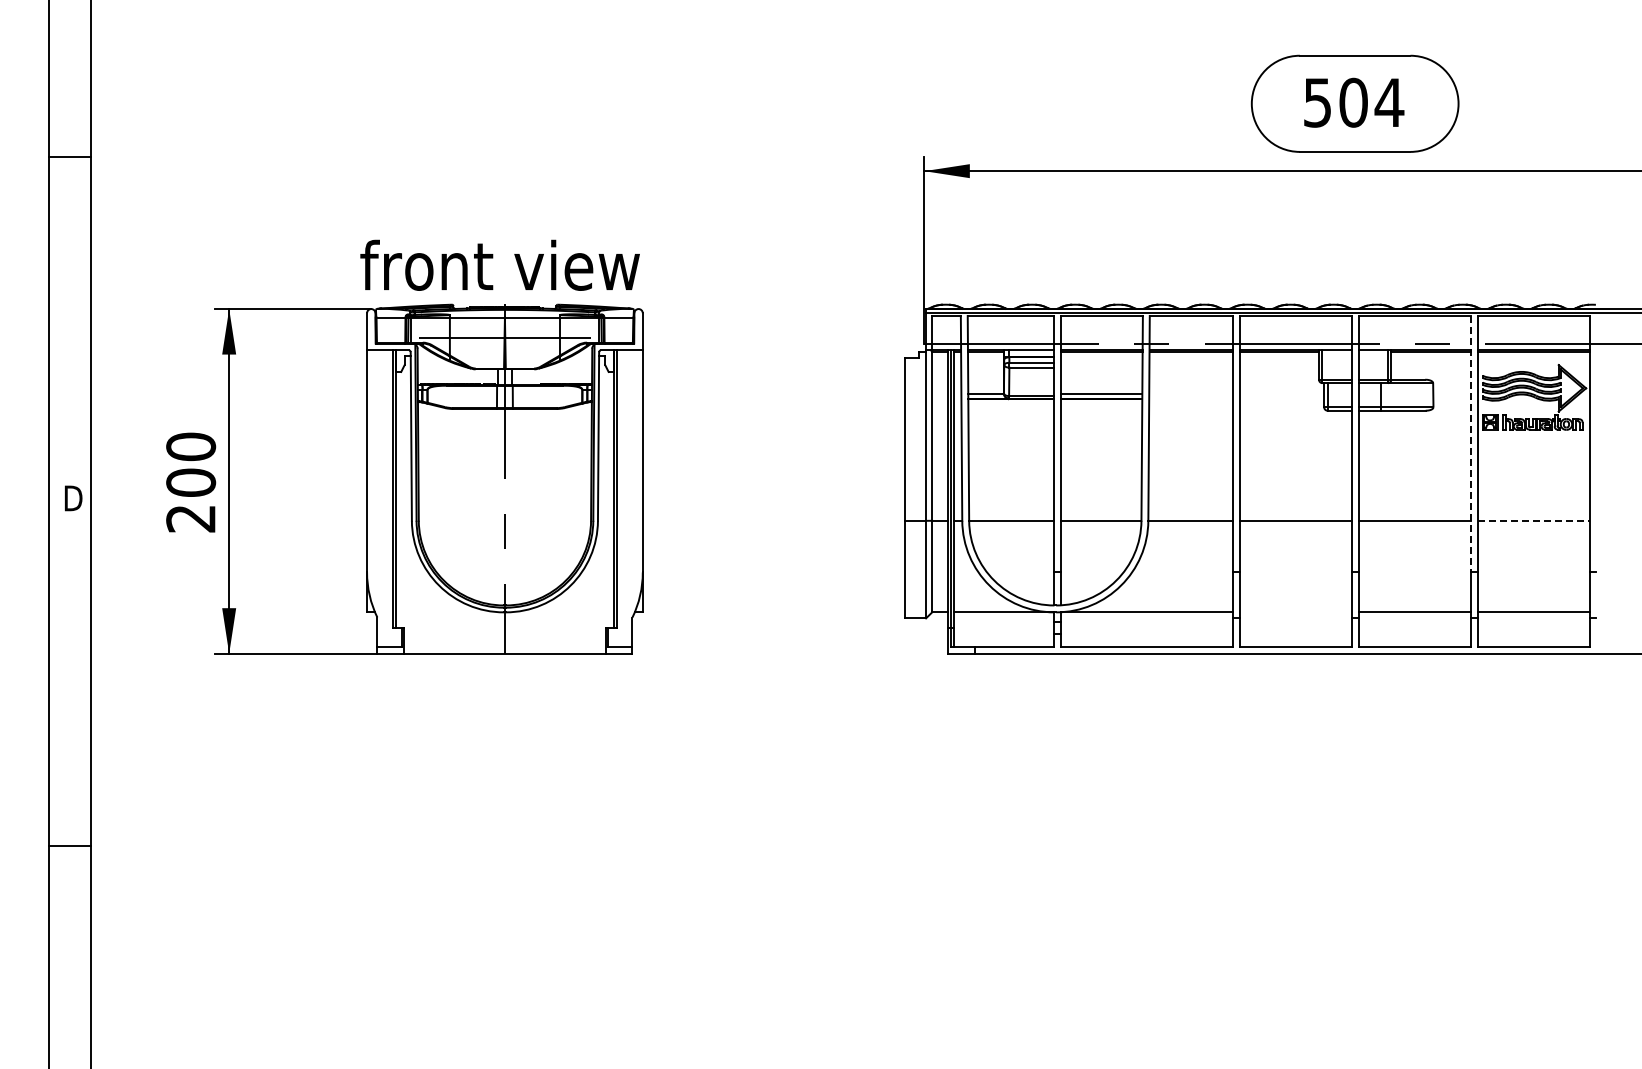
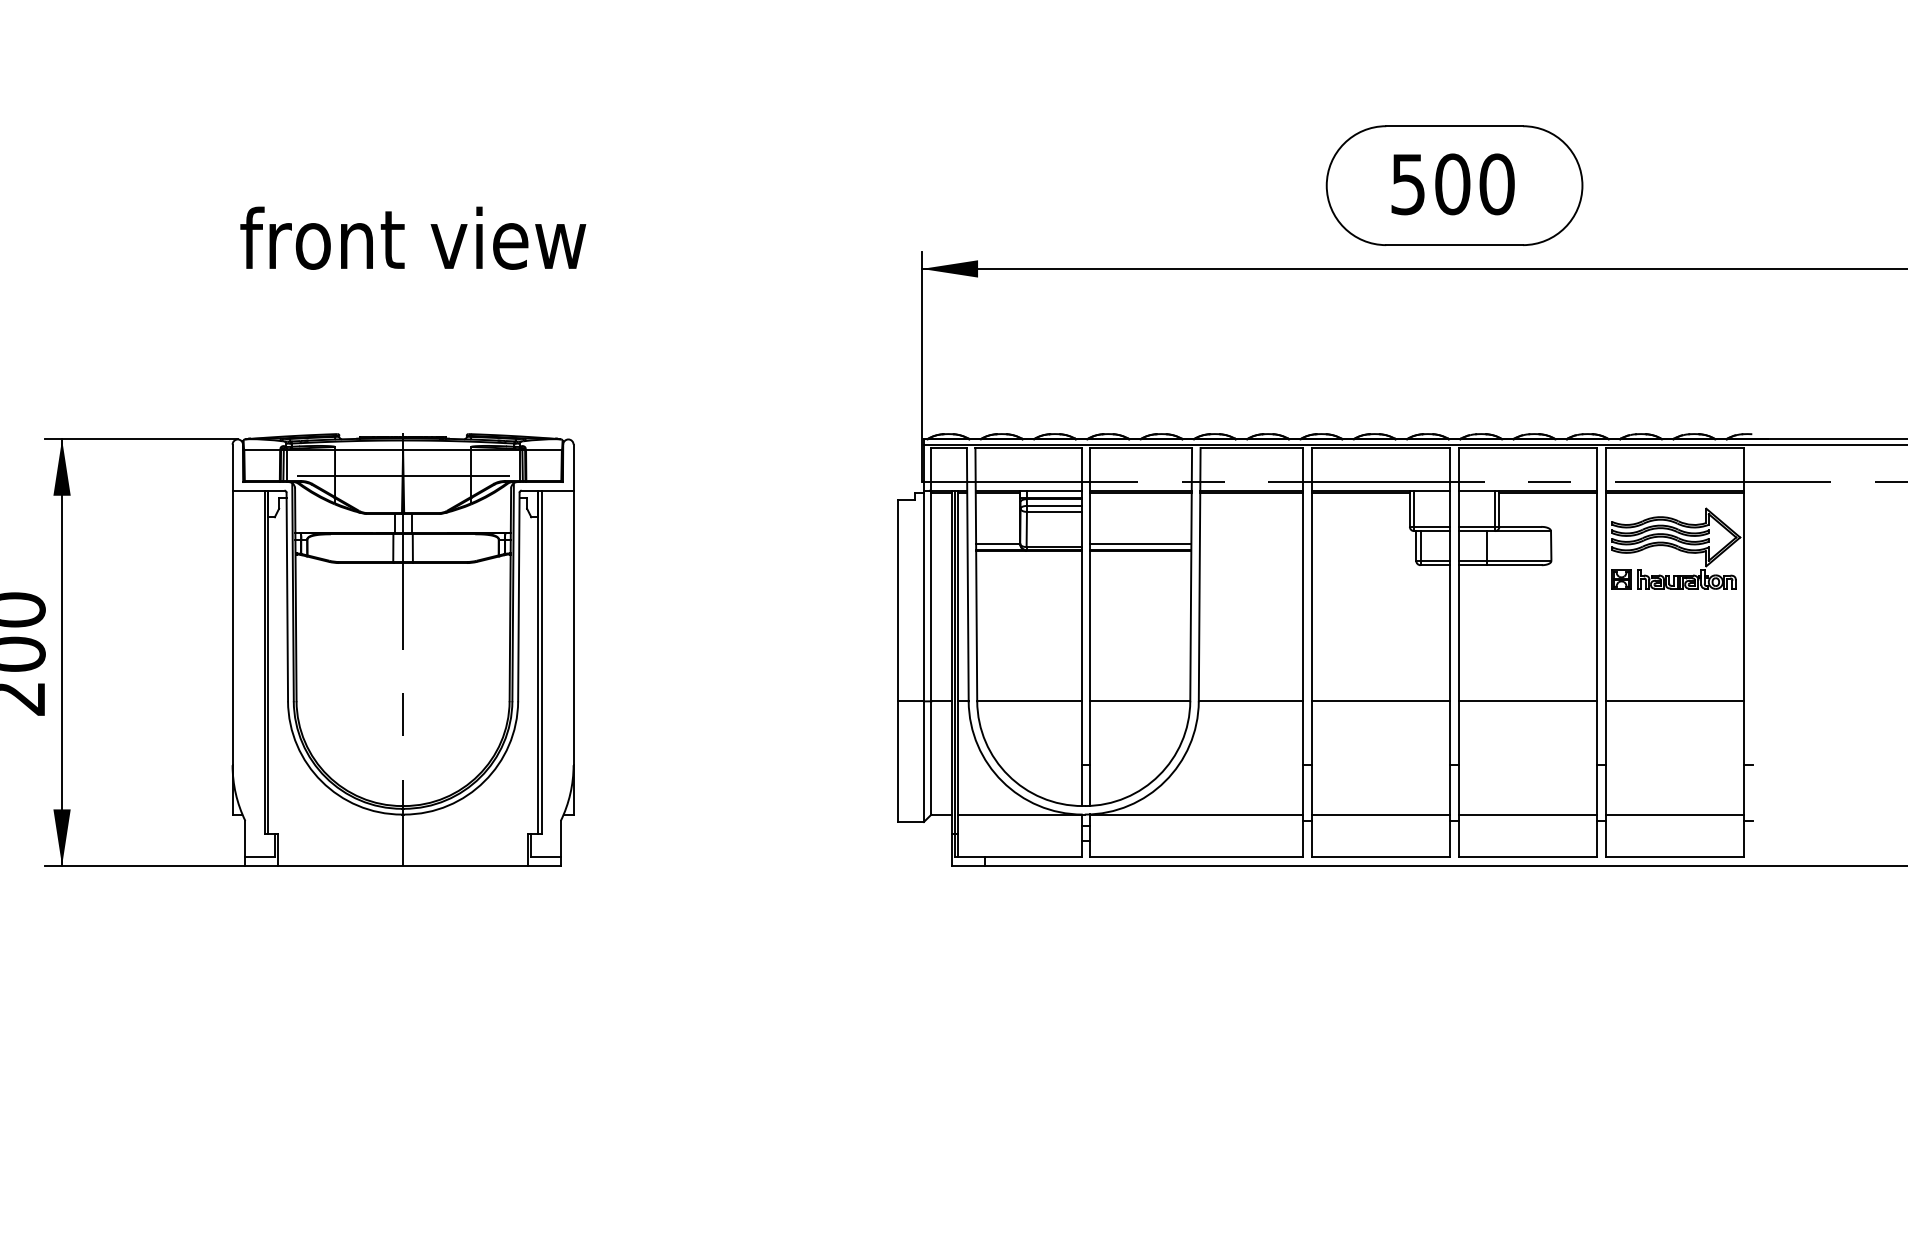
text: (1389, 102) -> (1497, 184), 504 -> 500
text: (499, 264) -> (412, 237), moved
line: (1470, 444) -> (1597, 606), dashed -> solid
line: (1534, 520) -> (1676, 700), dashed -> solid
line: (1295, 612) -> (1380, 814), added

